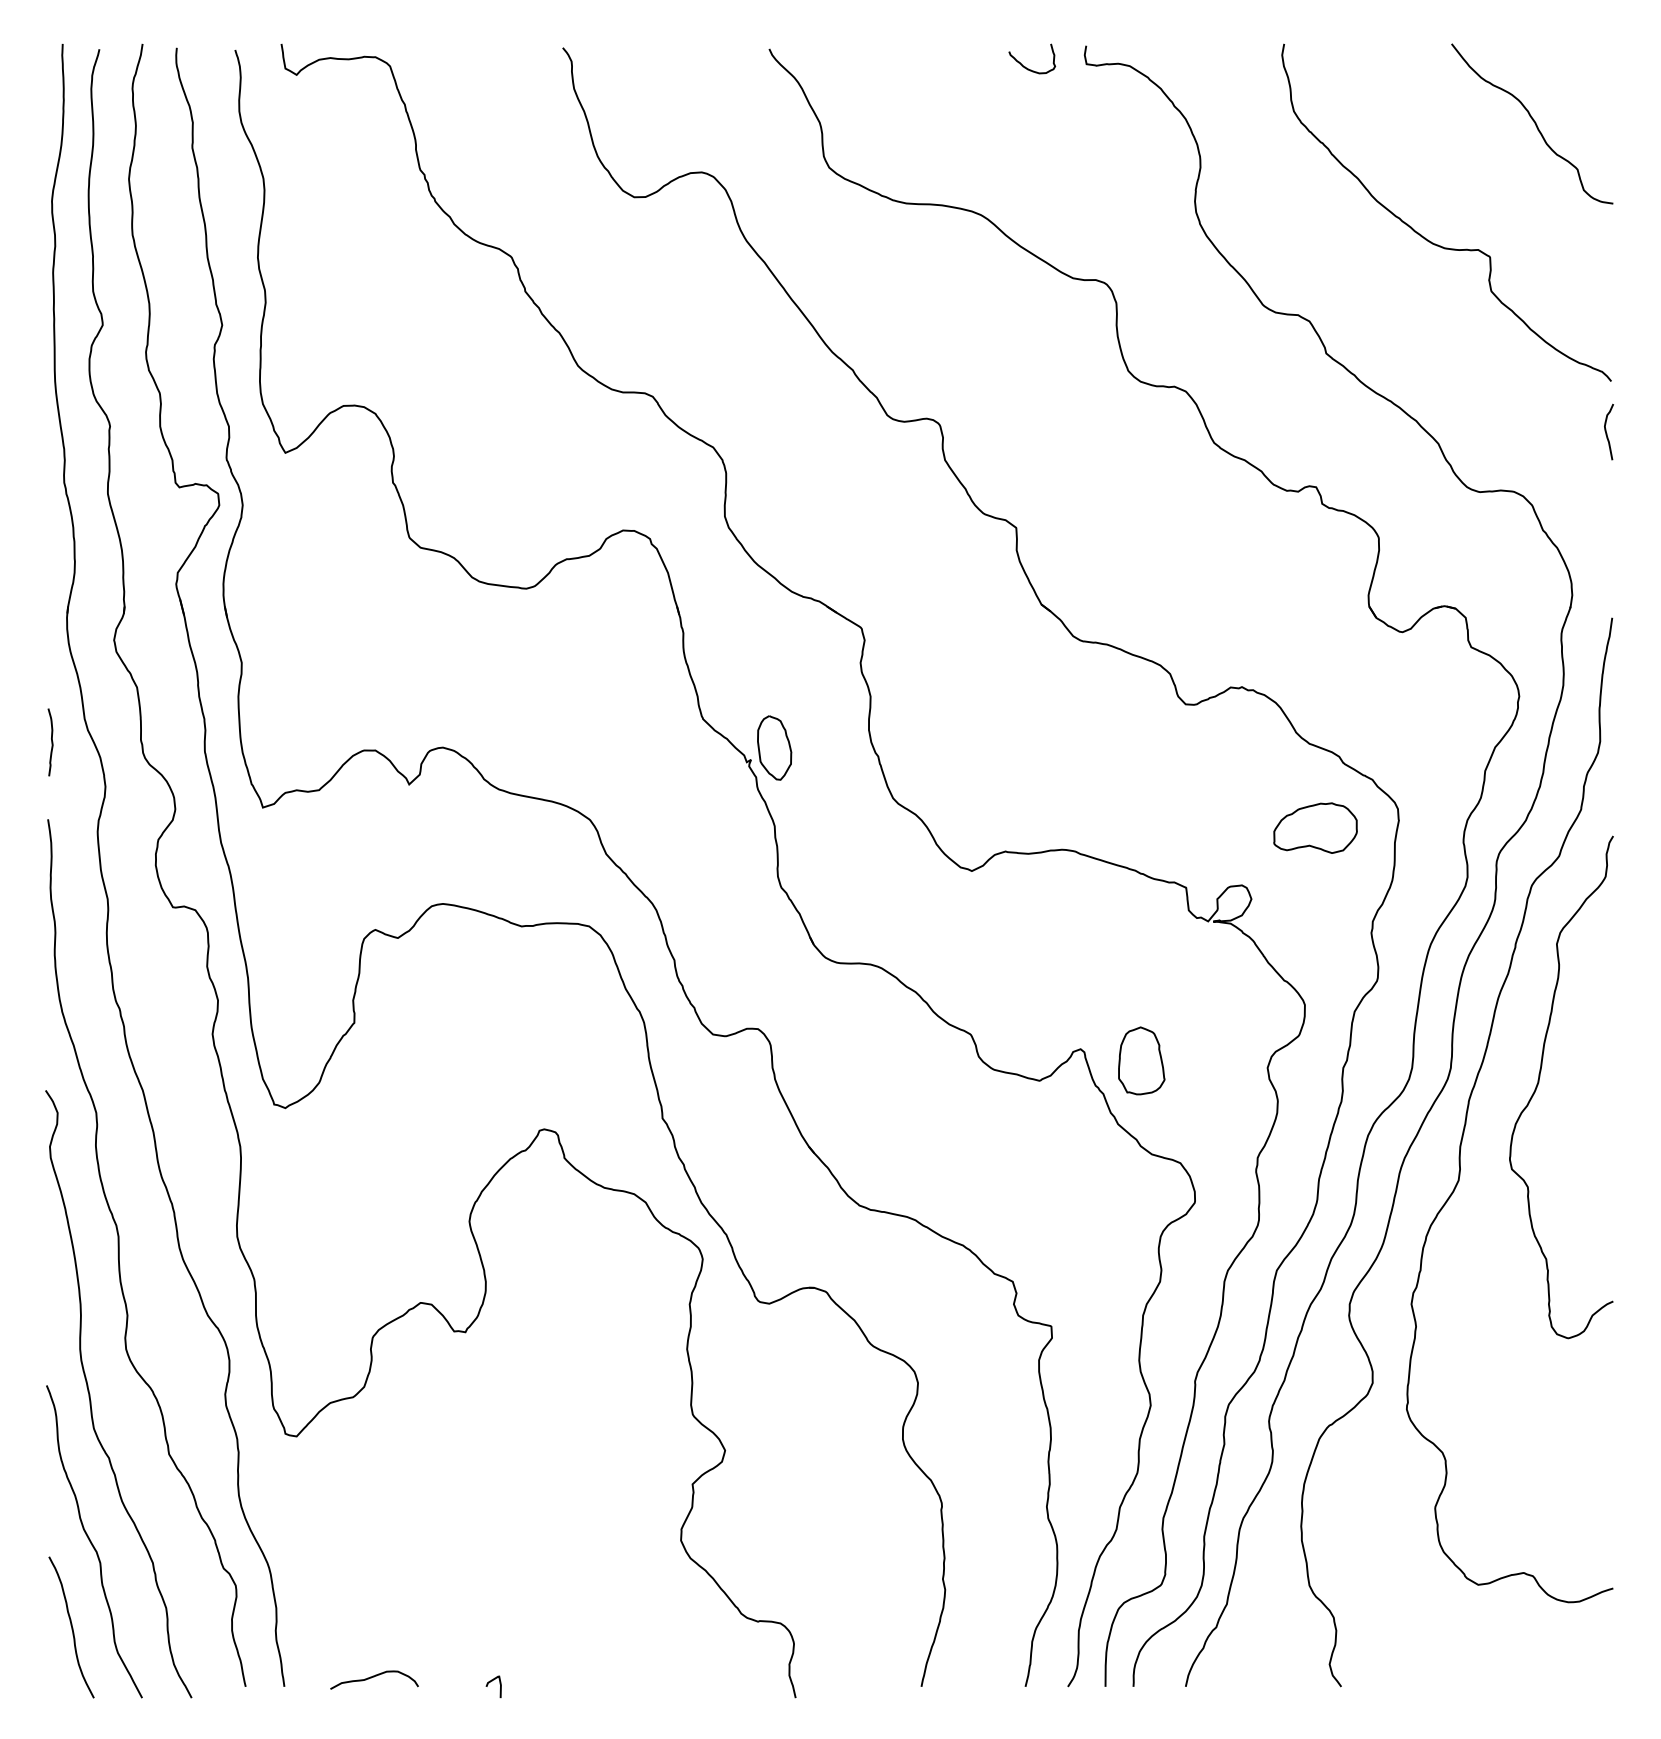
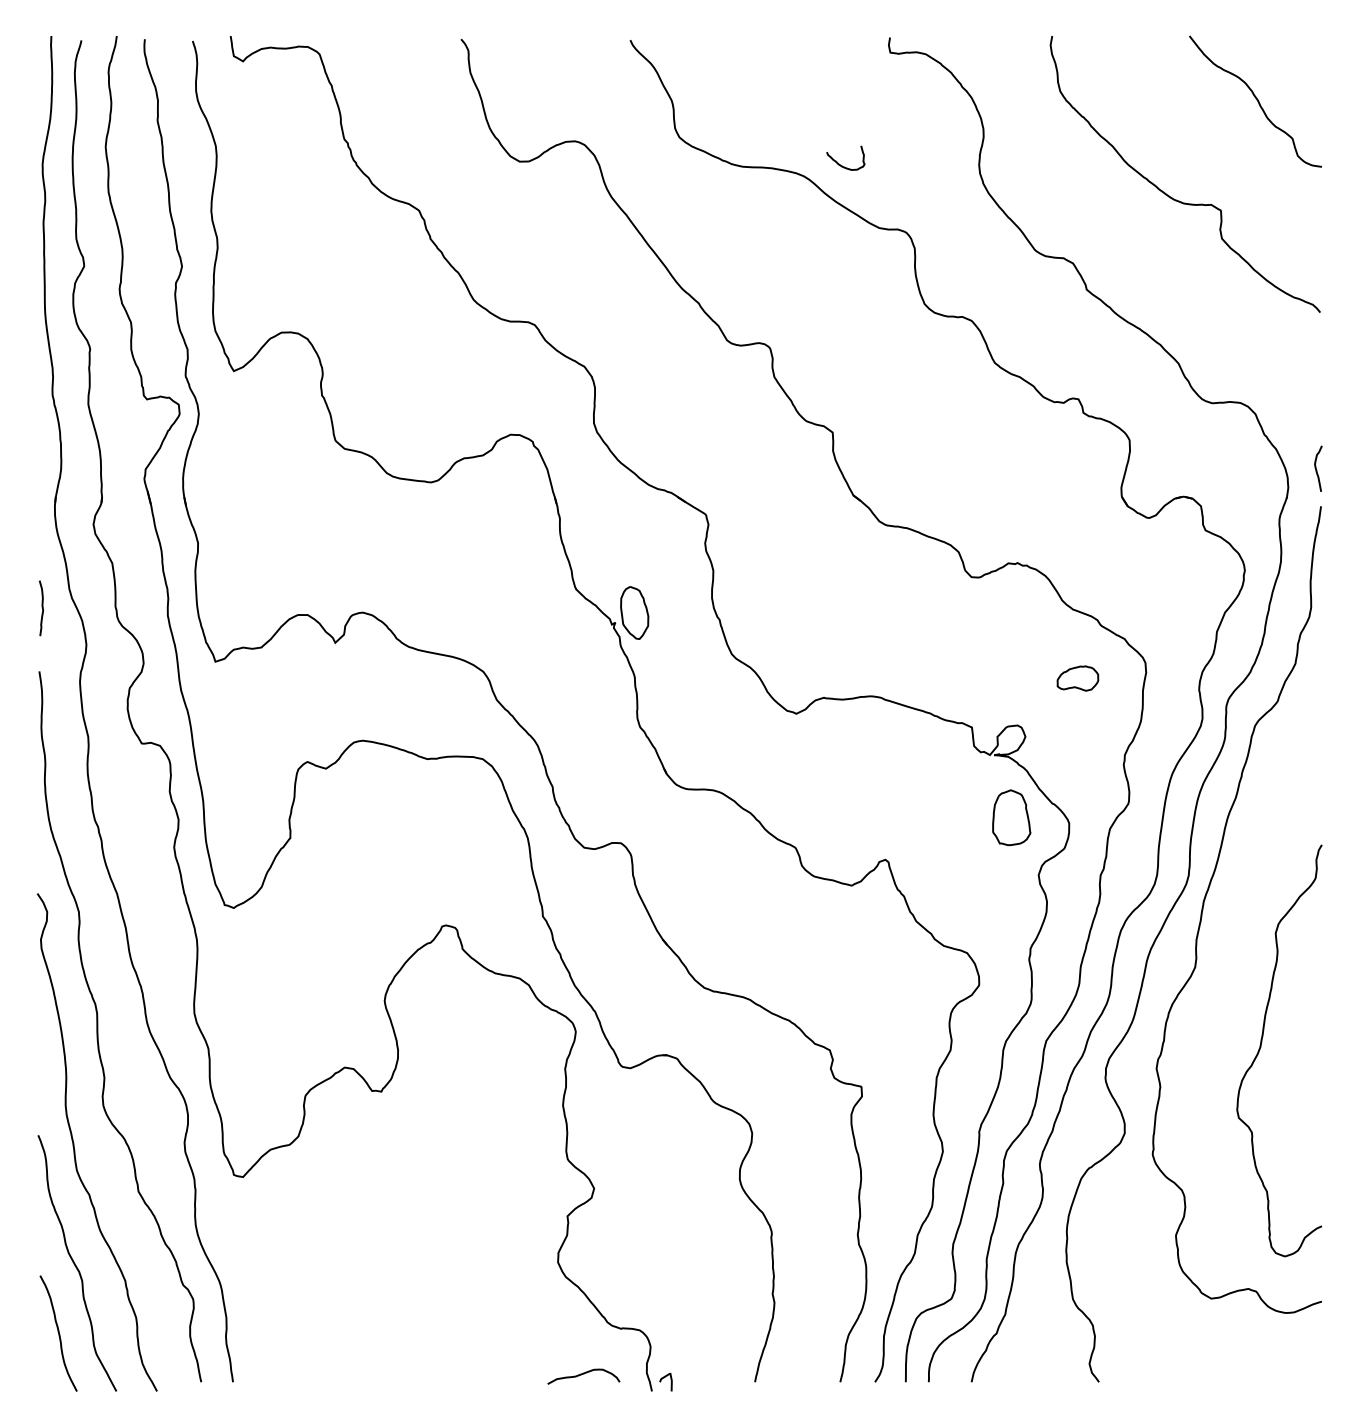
curve: (1025, 66) -> (840, 164), moved
curve: (1606, 431) -> (1316, 468), moved
part: (1315, 827) -> (1077, 678), size x0.6
part: (1141, 1060) -> (1011, 817), moved
curve: (1539, 1082) -> (1261, 1046), moved
curve: (374, 1677) -> (583, 1374), moved
curve: (490, 1682) -> (663, 1378), moved

